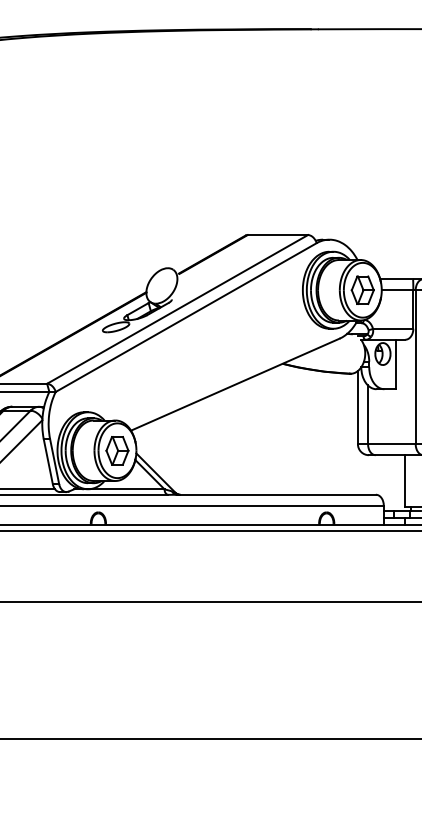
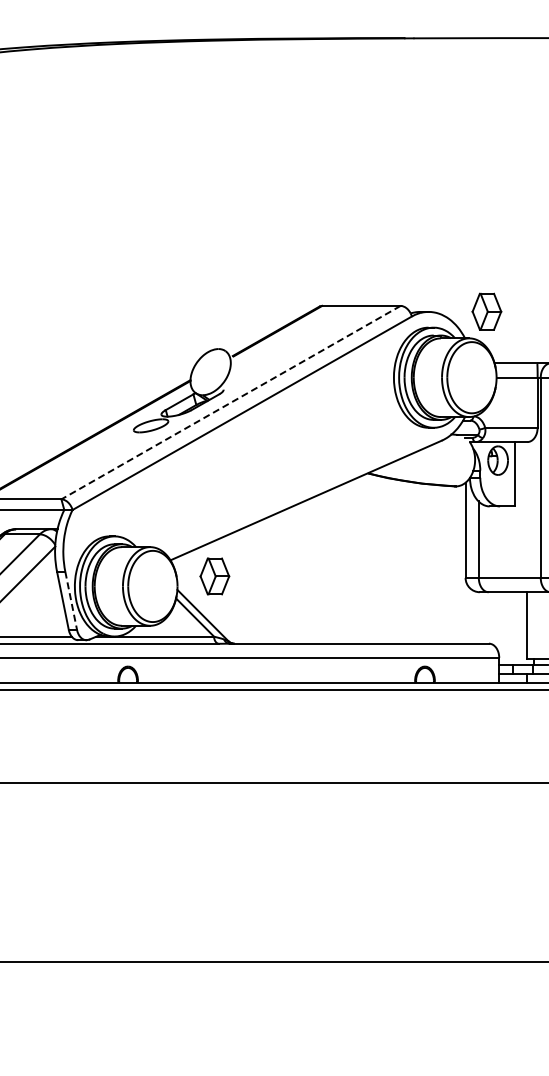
part: (362, 290) -> (486, 311), moved
line: (177, 309) -> (230, 402), solid -> dashed
part: (117, 450) -> (214, 576), moved
line: (54, 461) -> (71, 600), solid -> dashed

